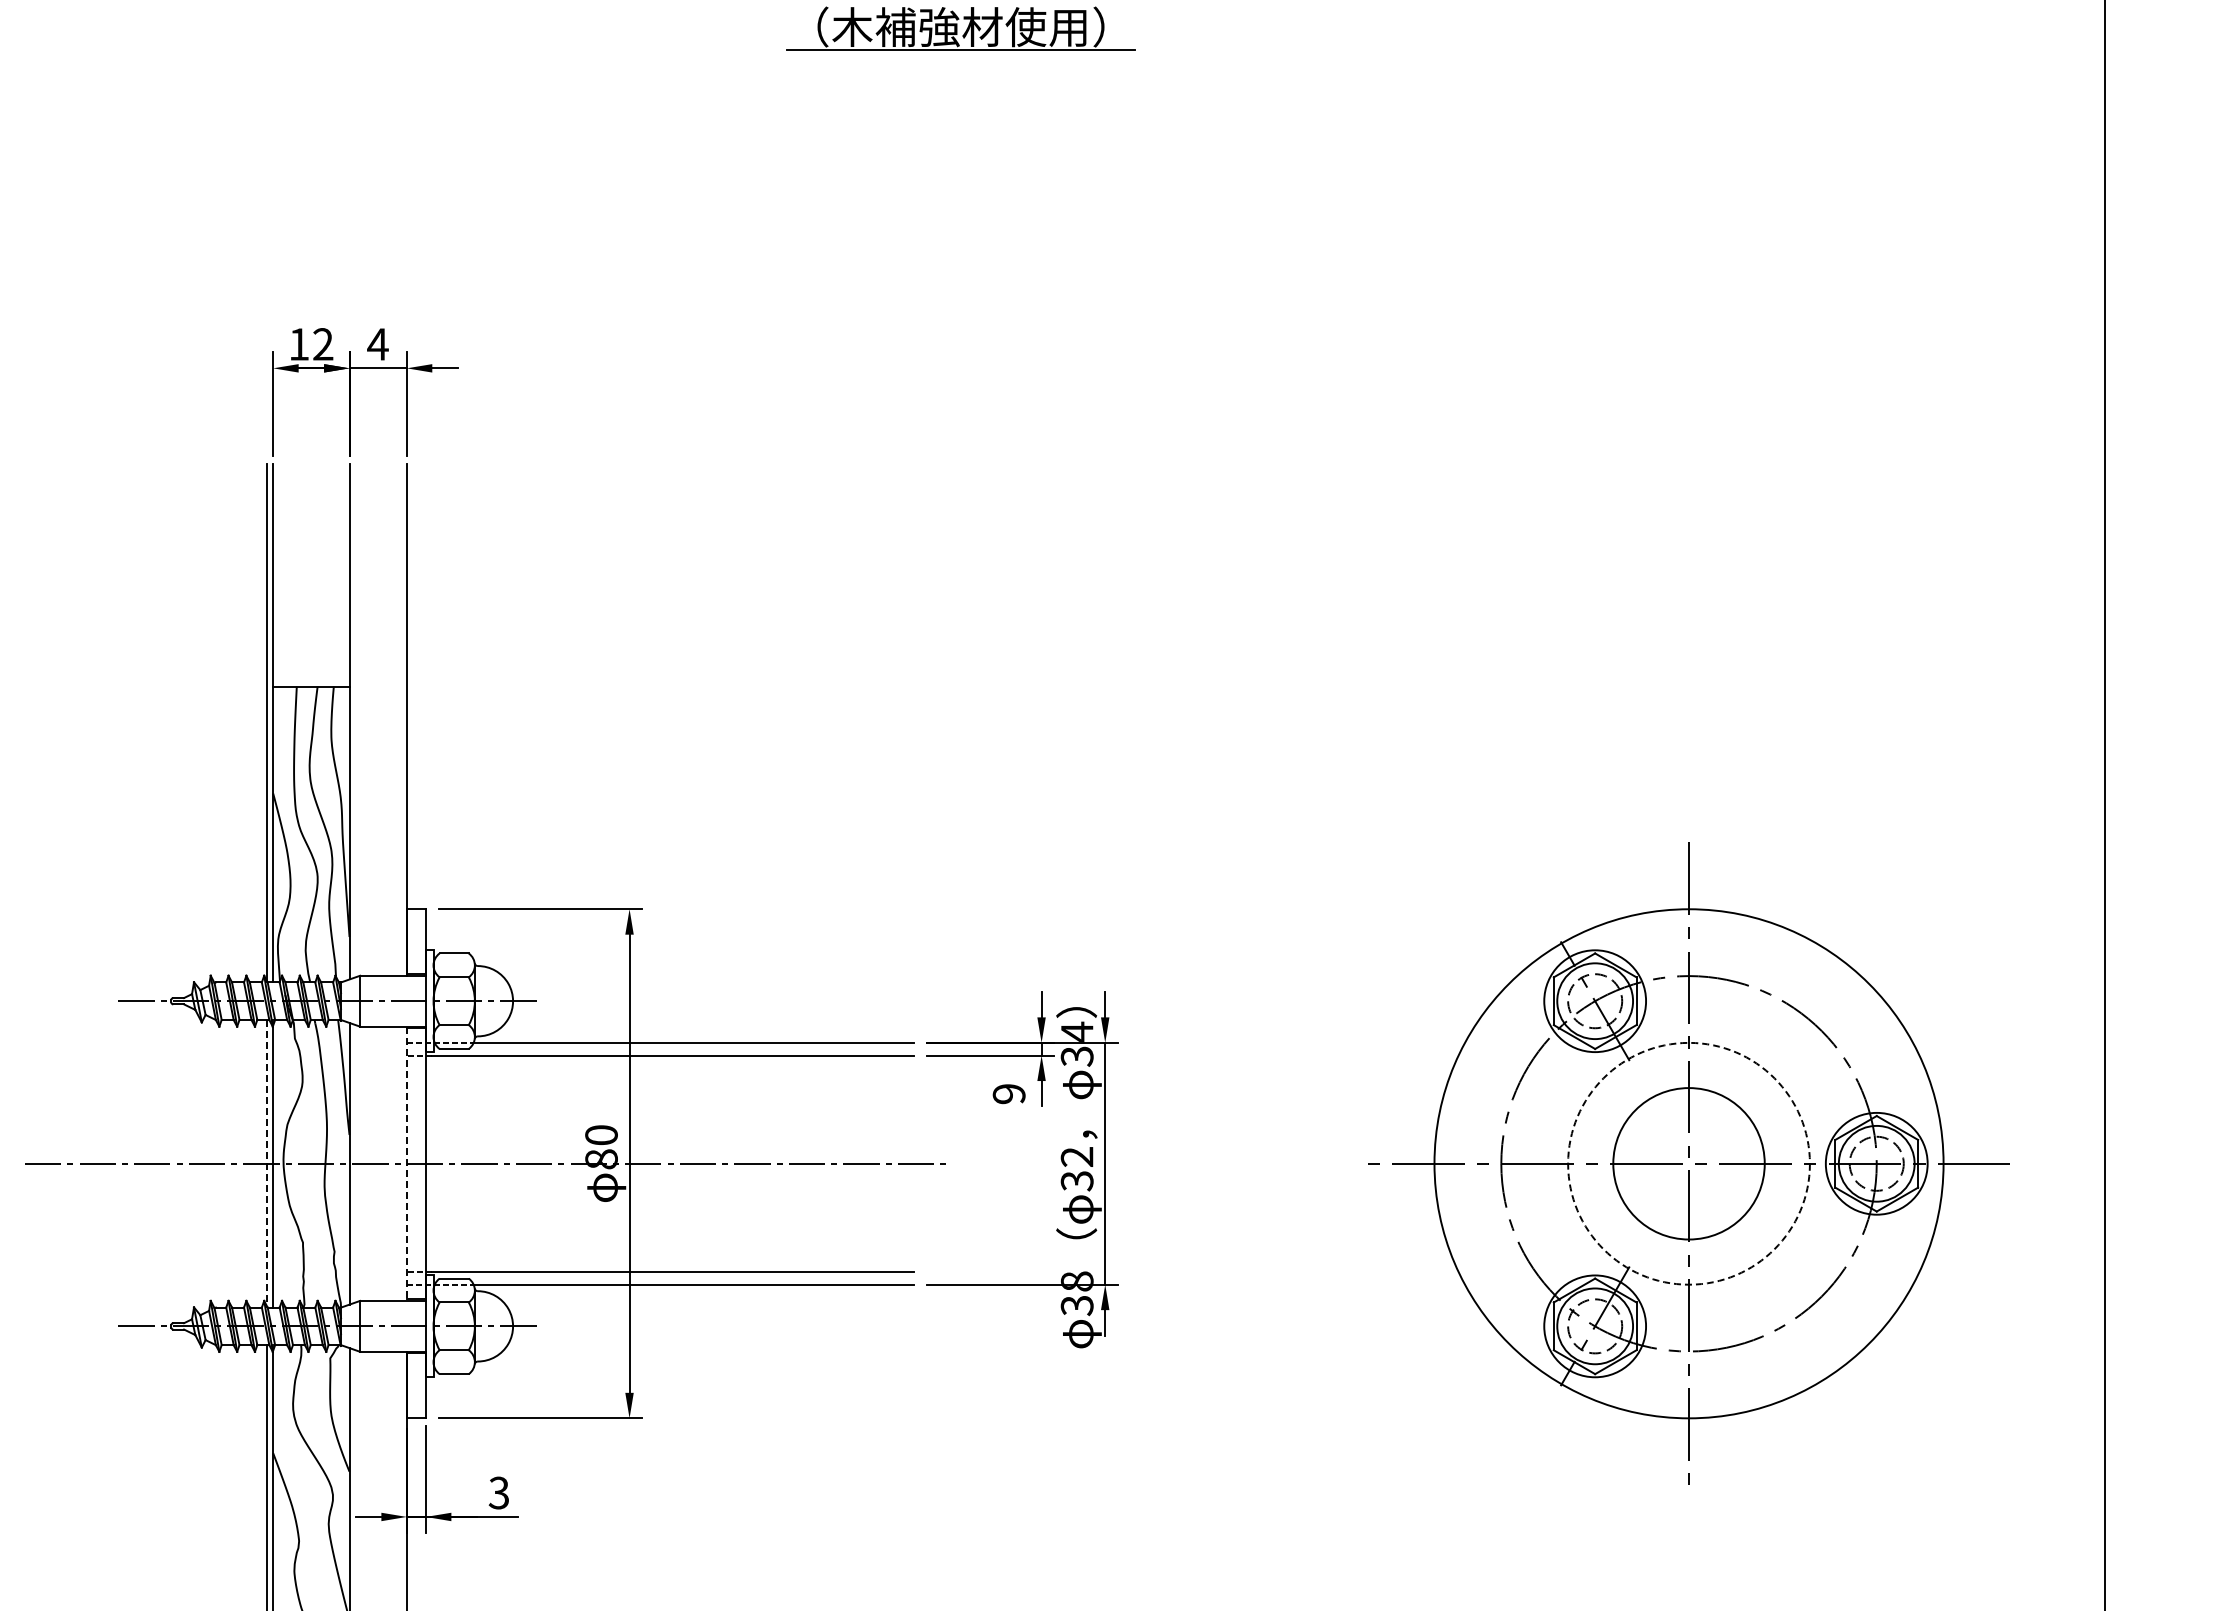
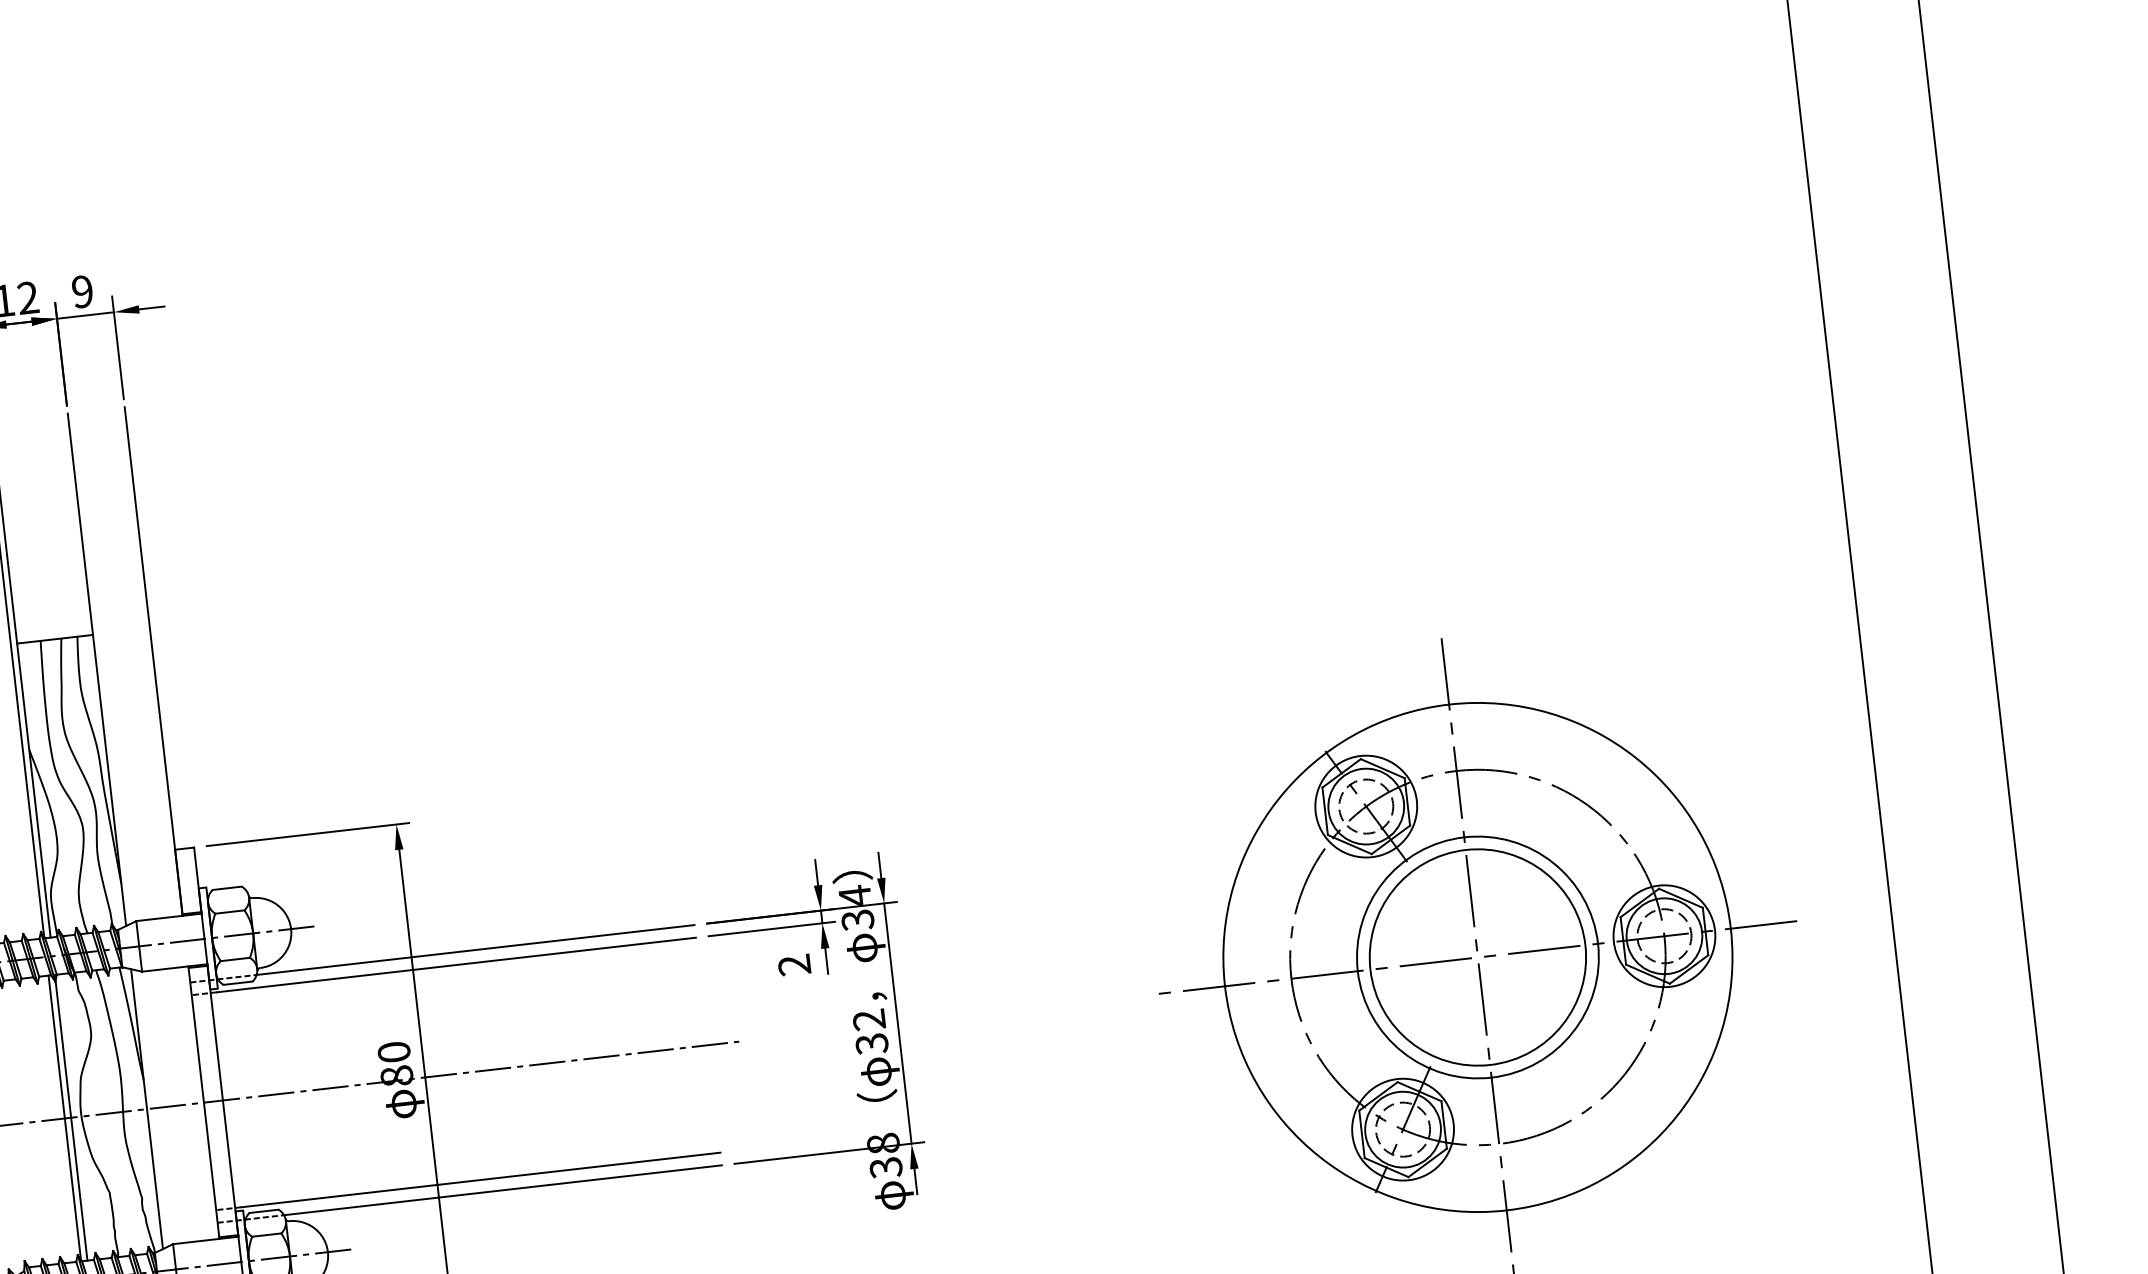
text: (377, 344) -> (82, 291), 4 -> 9
text: (1009, 1094) -> (794, 965), 9 -> 2
line: (266, 1163) -> (64, 1118), dashed -> solid
circle: (1688, 1163) -> (1477, 957), dashed -> solid
circle: (1688, 1163) -> (1477, 957), size x1.43
line: (406, 1164) -> (203, 1103), dashed -> solid

